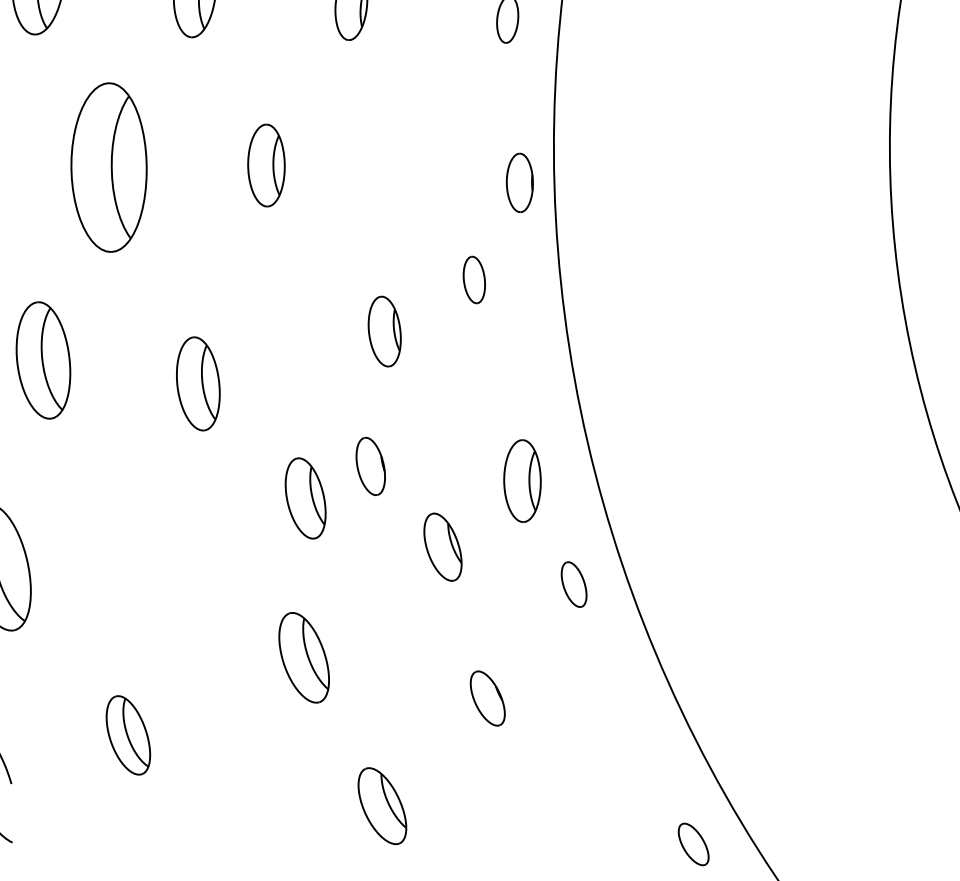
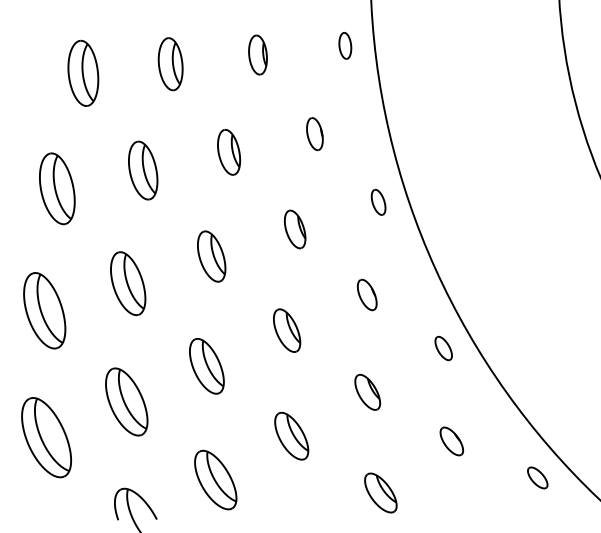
part: (110, 167) -> (143, 170), size x0.62
part: (519, 183) -> (314, 134), moved
part: (474, 278) -> (378, 201), moved
part: (385, 331) -> (295, 229), moved
part: (198, 383) -> (211, 256), moved
part: (371, 465) -> (367, 294), moved
part: (523, 481) -> (404, 297), removed
part: (151, 533) -> (206, 366), added
part: (443, 545) -> (367, 391), moved
part: (304, 656) -> (291, 435), moved
part: (487, 698) -> (451, 441), moved
part: (128, 734) -> (215, 479), size x1.43
part: (382, 805) -> (380, 492), moved

